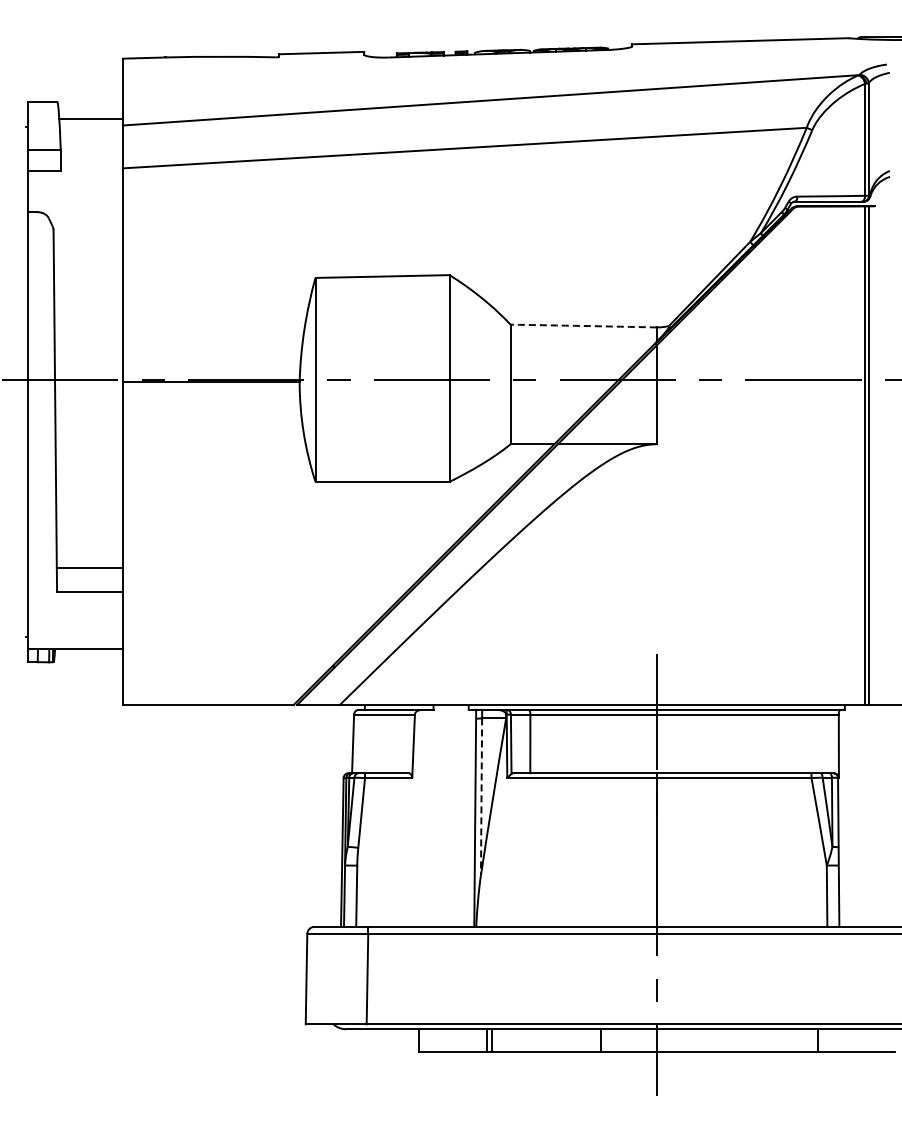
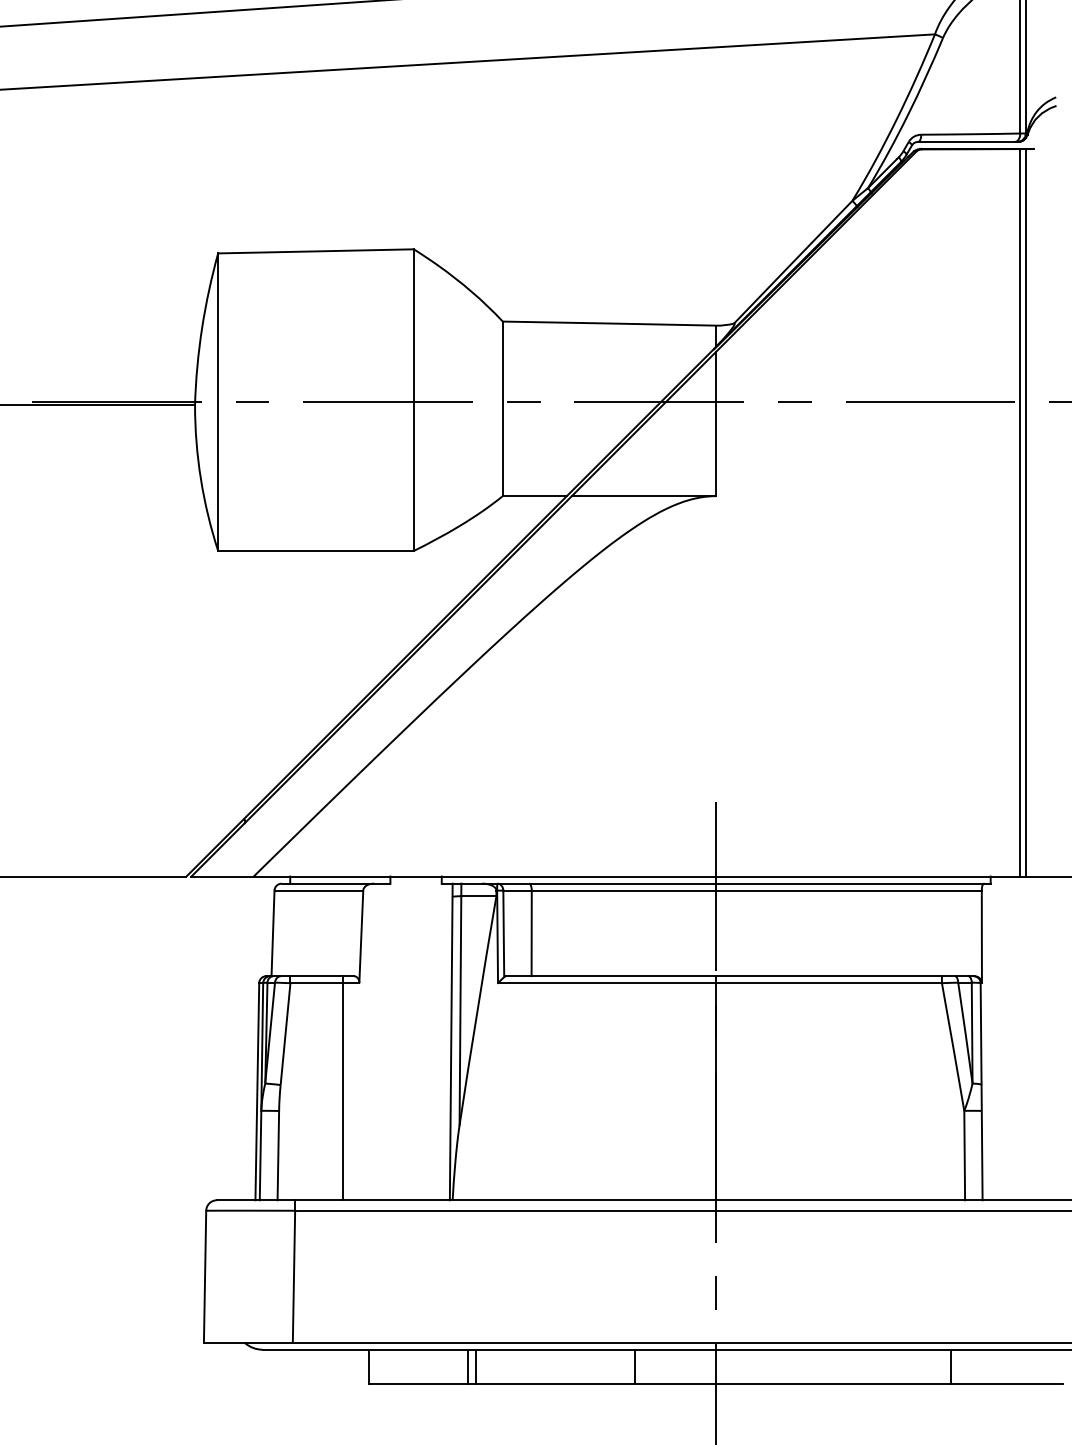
arc: (583, 326) -> (609, 324), dashed -> solid
line: (481, 797) -> (460, 1011), dashed -> solid
line: (400, 849) -> (342, 1087), added

